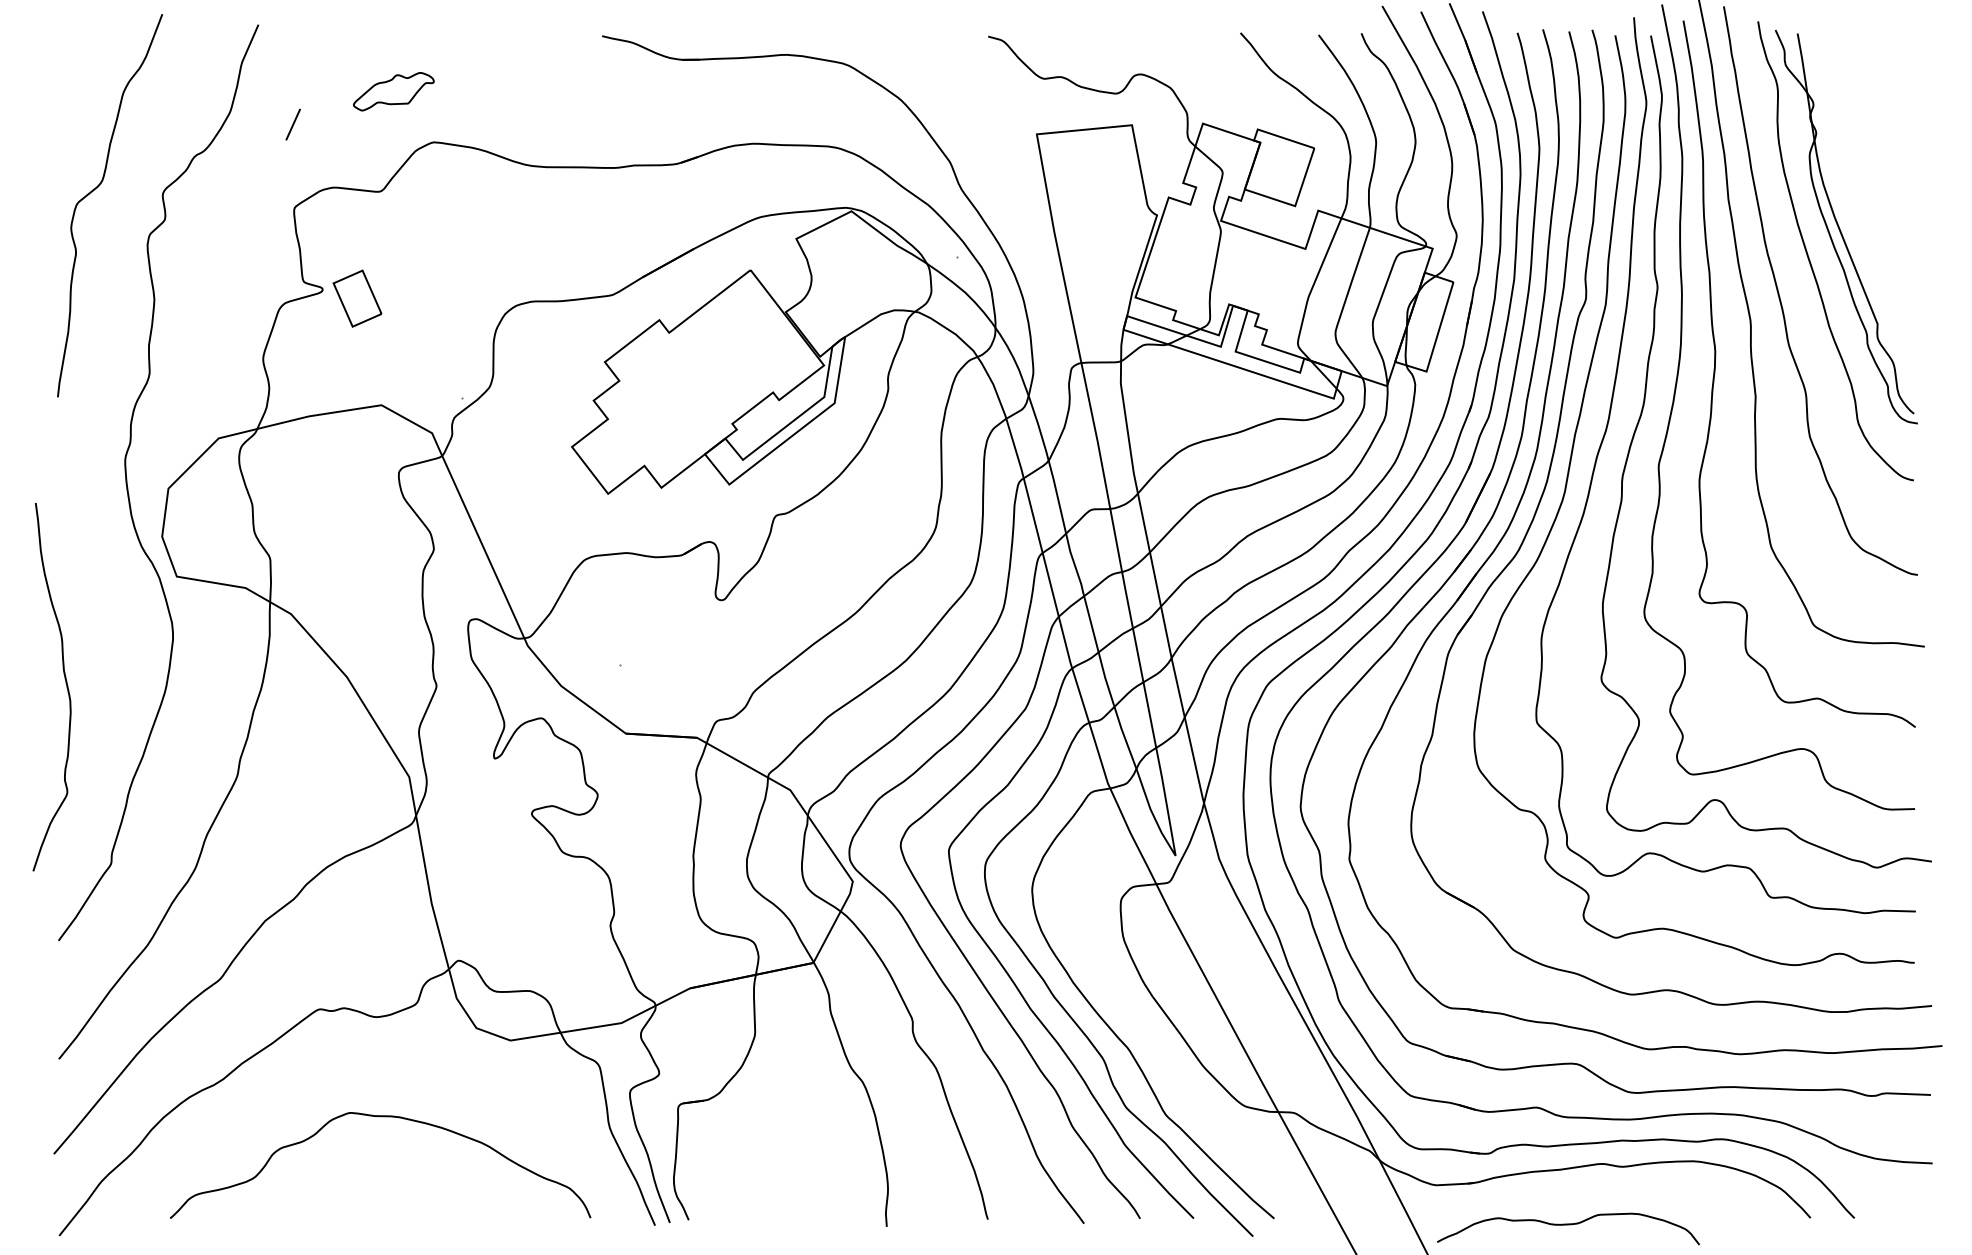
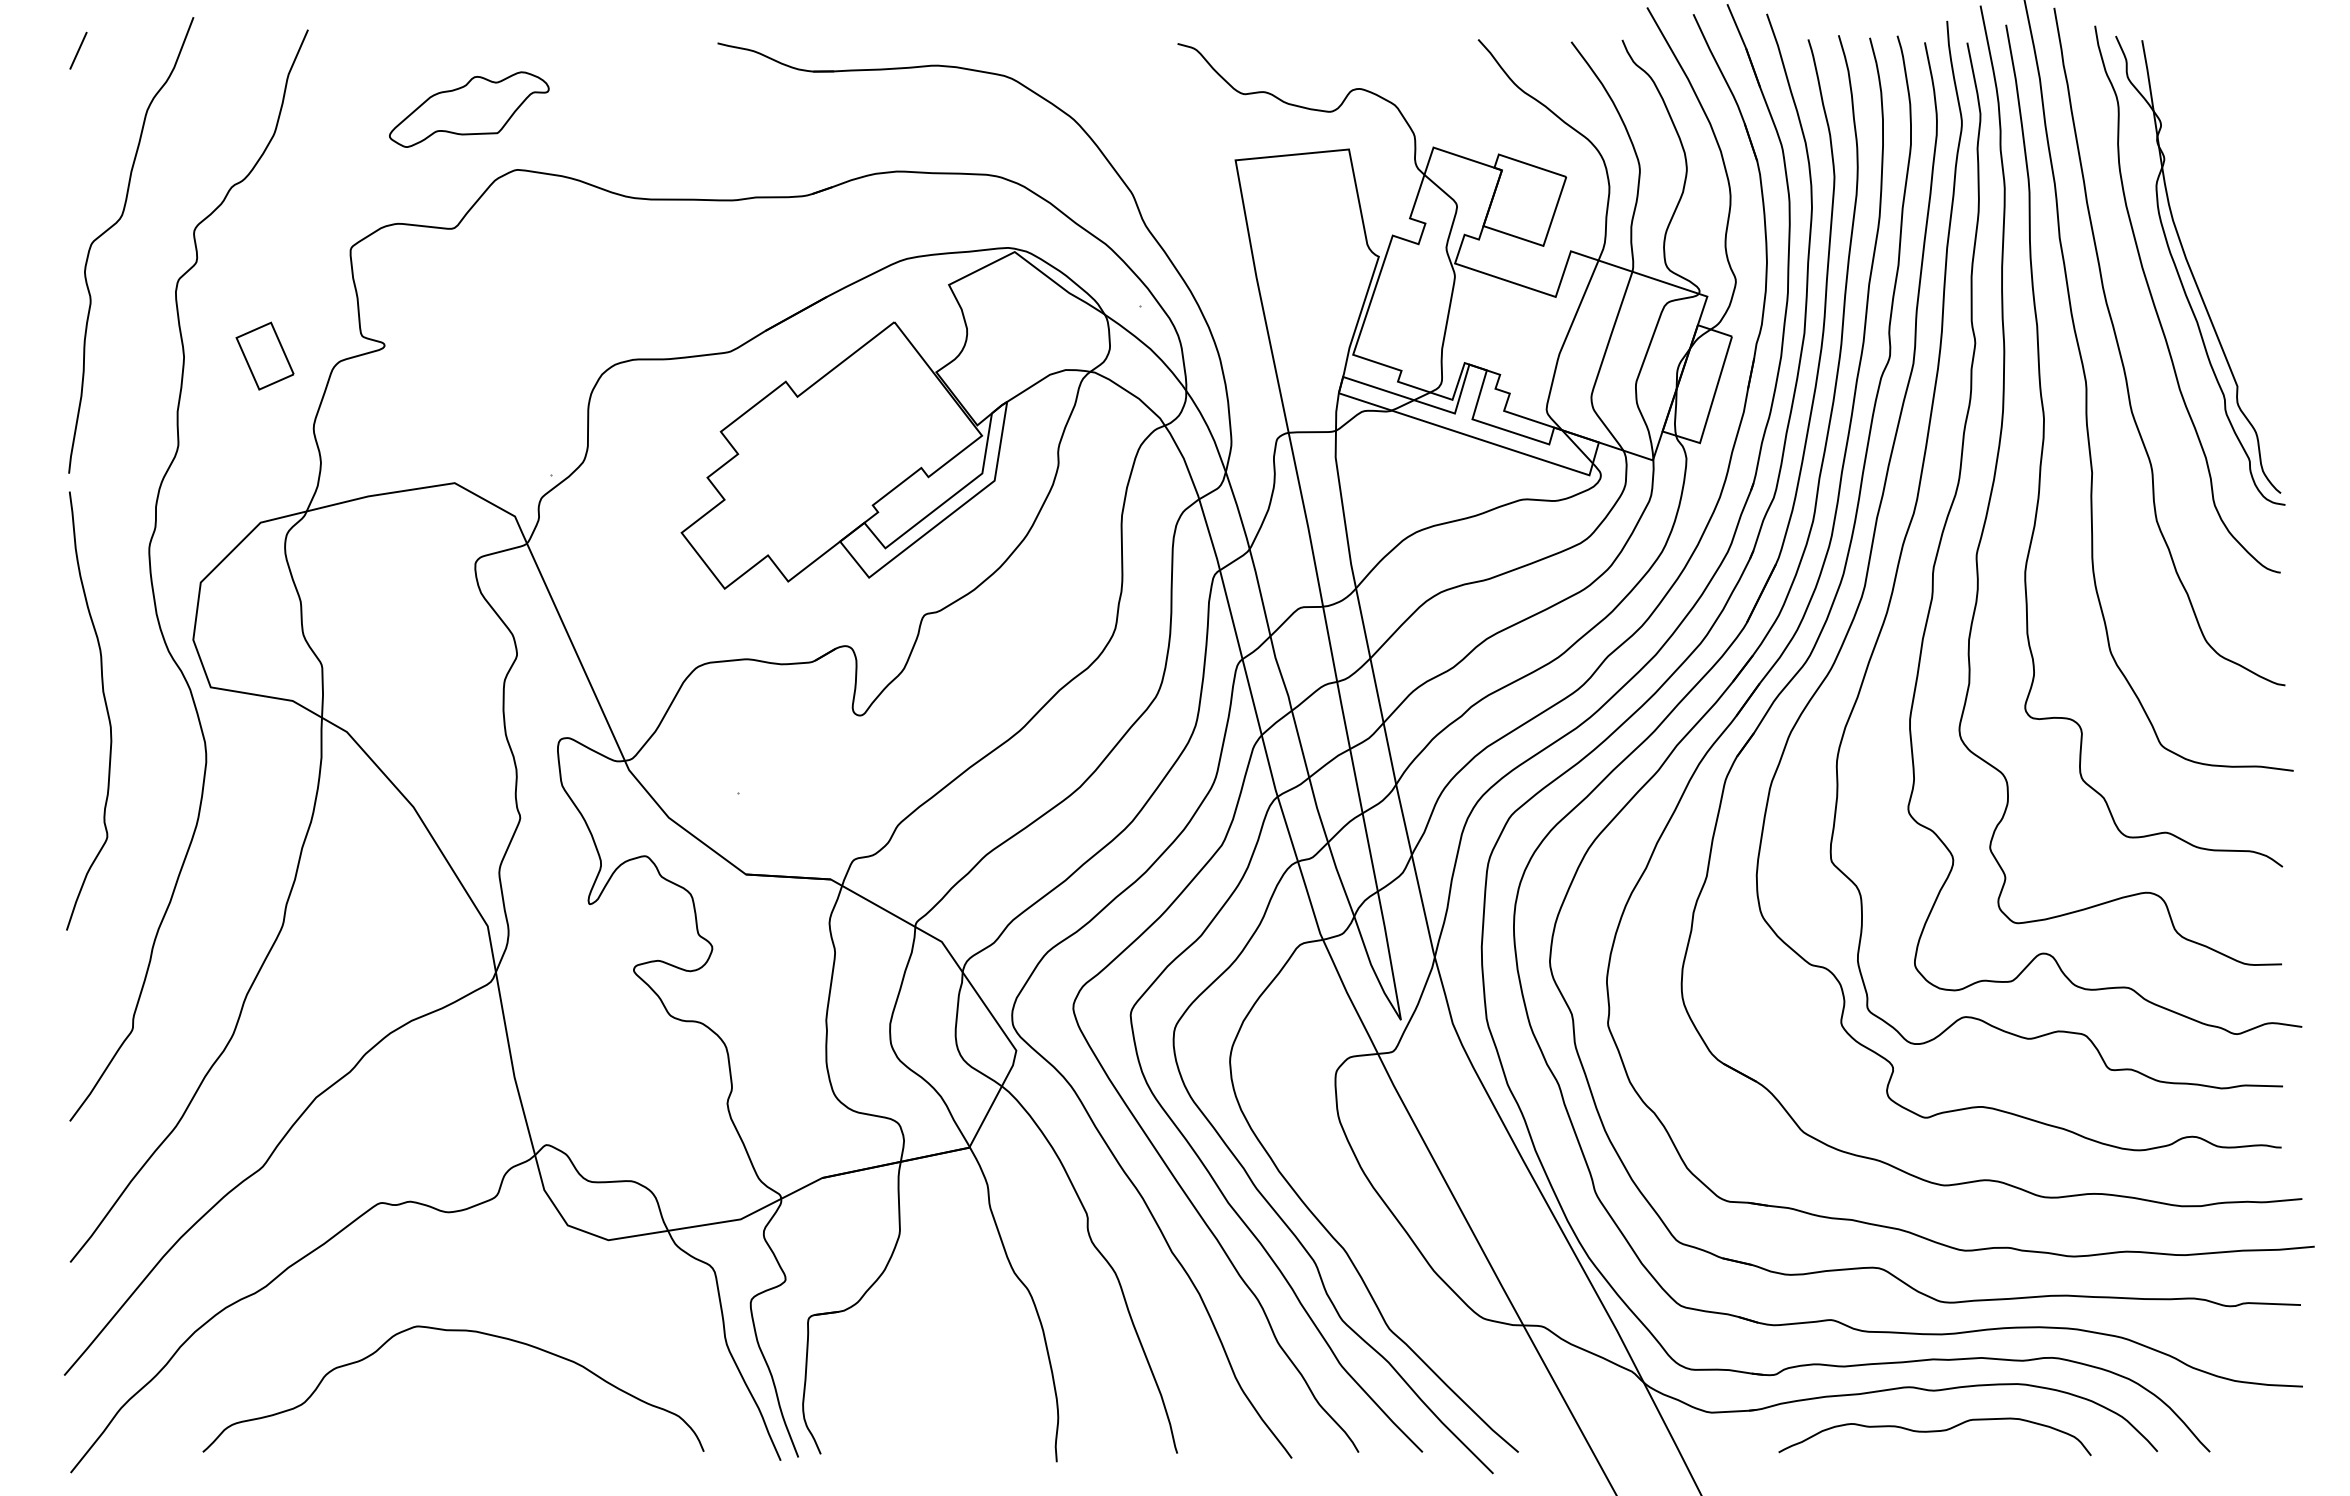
part: (393, 91) -> (469, 109), size x1.67
line: (293, 124) -> (78, 50), moved
part: (357, 298) -> (264, 355), moved
curve: (65, 684) -> (105, 707), moved
curve: (1567, 1225) -> (1934, 1432), moved

